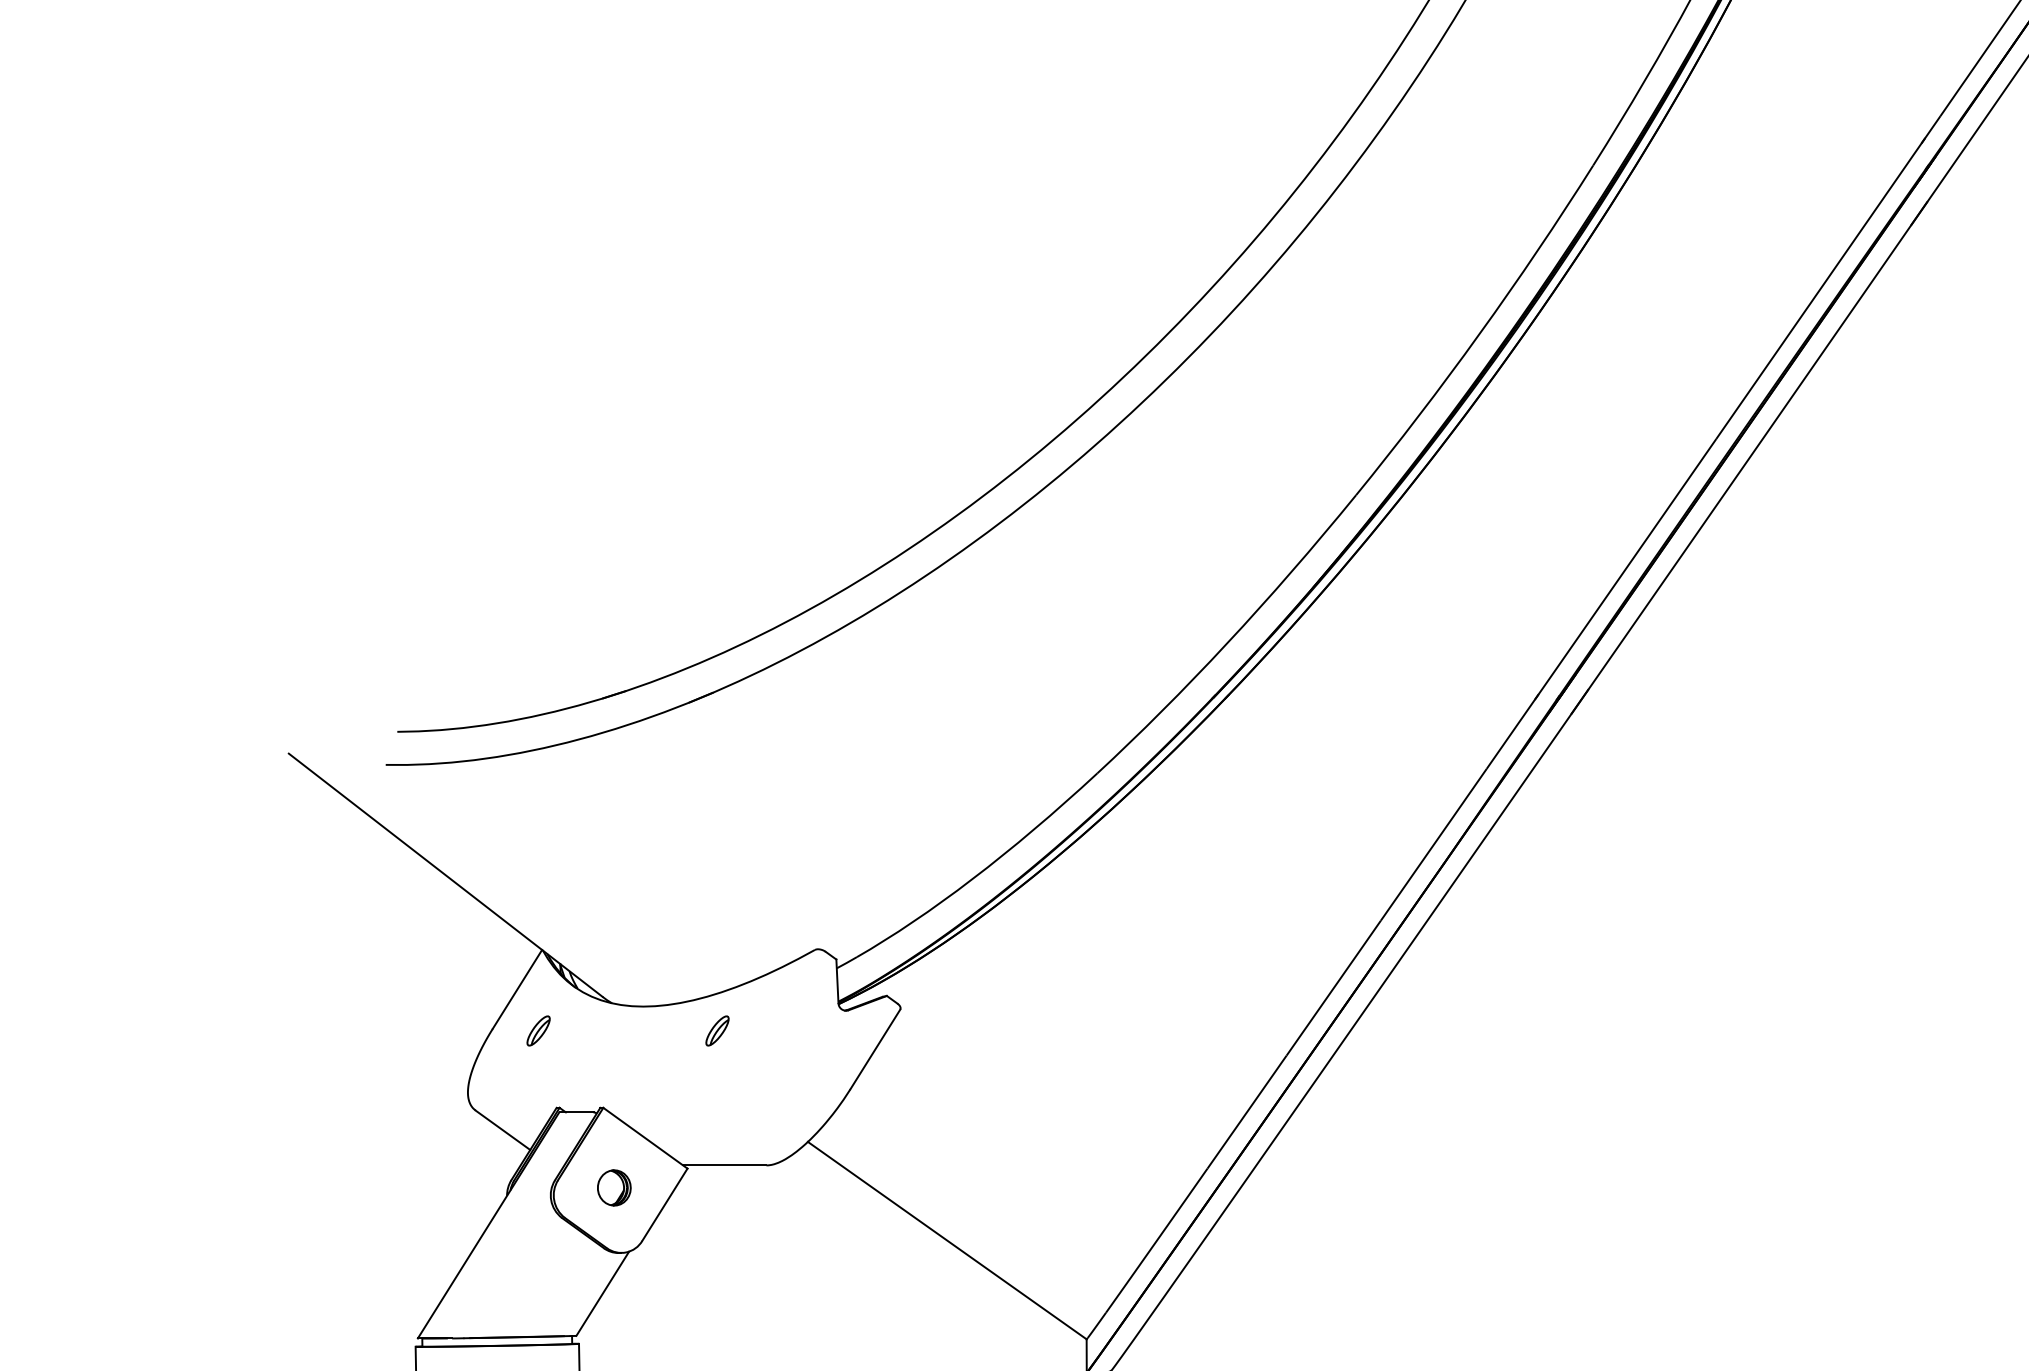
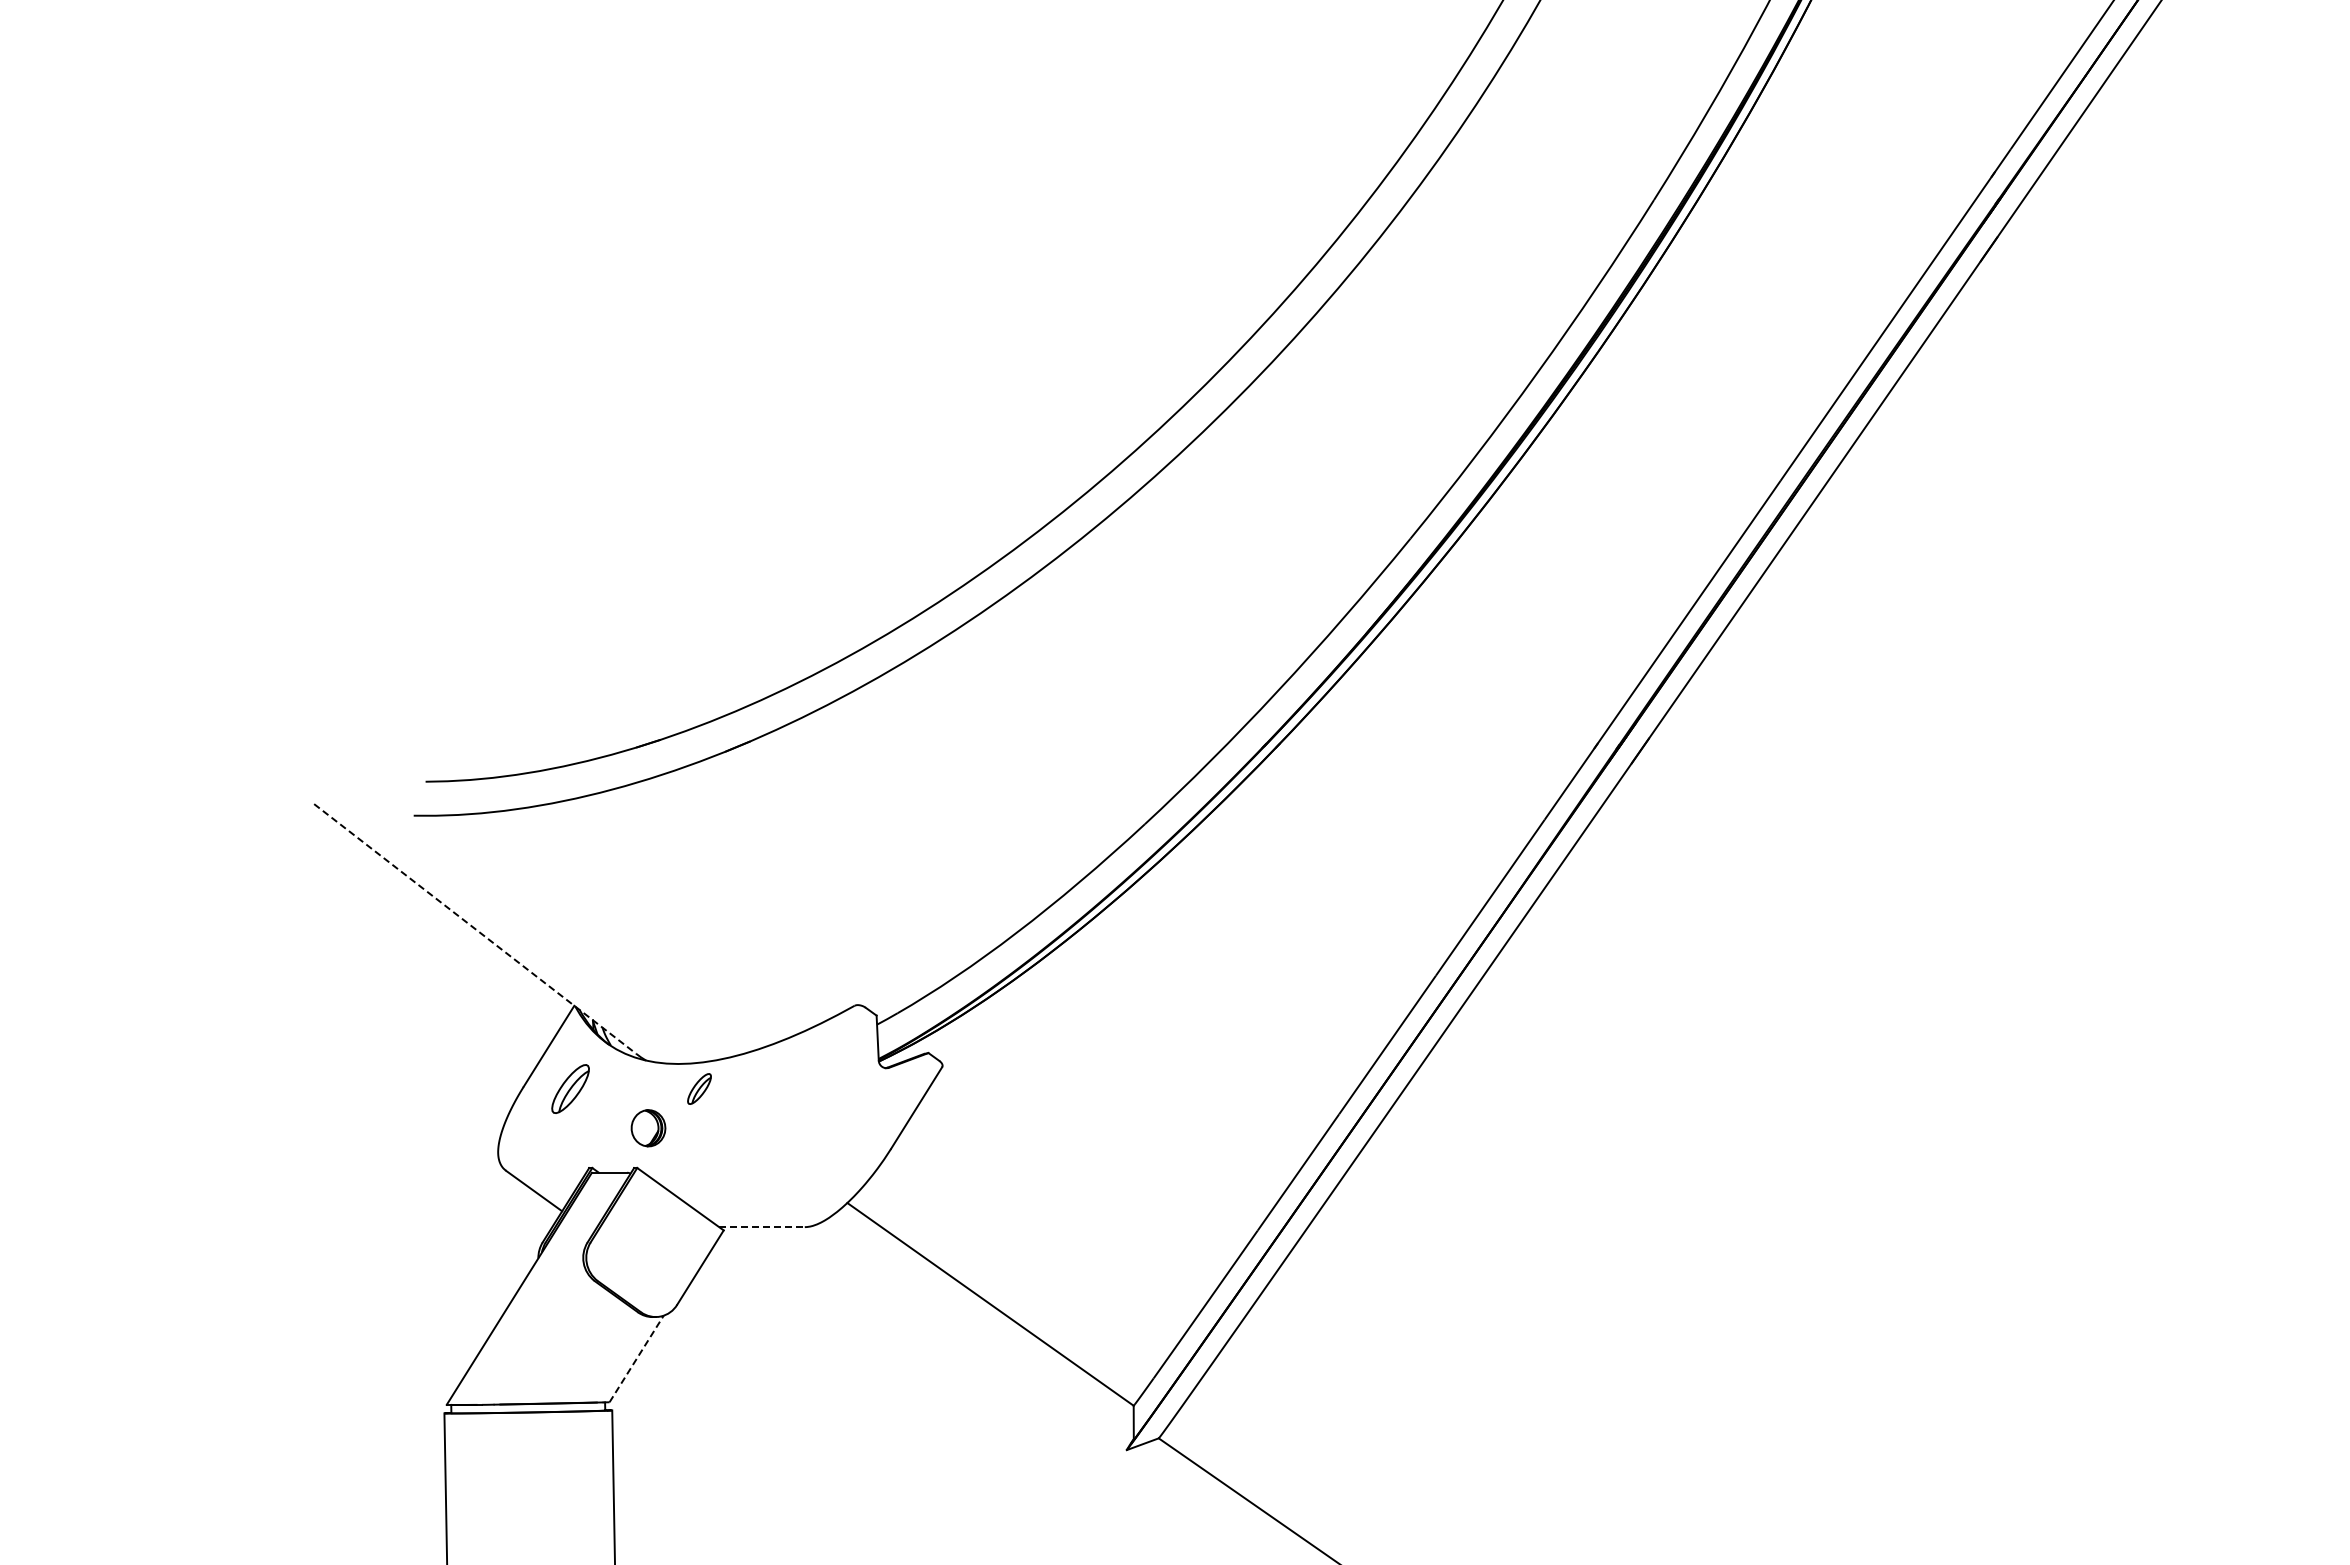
line: (445, 874) -> (475, 928), solid -> dashed
part: (538, 1030) -> (570, 1088), size x1.6
part: (717, 1030) -> (699, 1088), moved
line: (725, 1165) -> (762, 1227), solid -> dashed
part: (614, 1188) -> (648, 1128), moved
line: (602, 1293) -> (636, 1358), solid -> dashed

